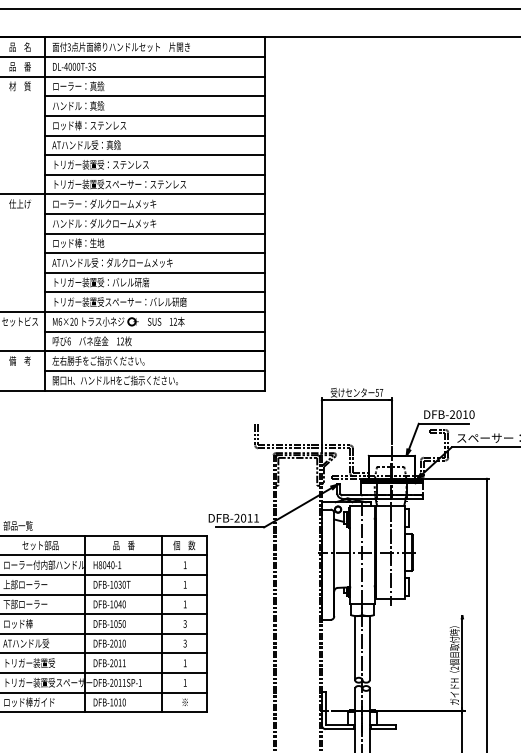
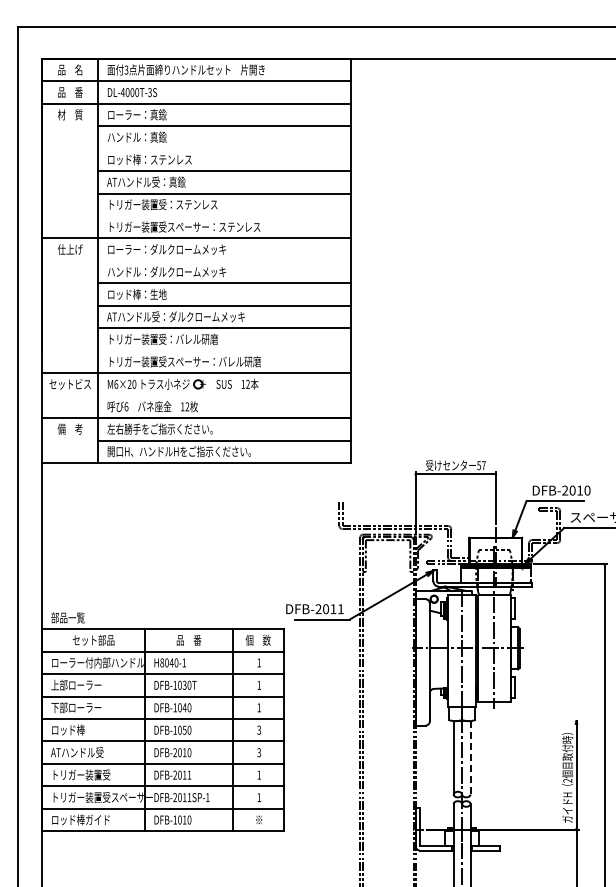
line: (154, 115) -> (224, 148), removed
line: (154, 175) -> (224, 216), removed
line: (154, 213) -> (224, 260), removed
line: (154, 292) -> (224, 350), removed
line: (154, 331) -> (224, 395), removed
line: (369, 647) -> (470, 757), solid -> dashed

